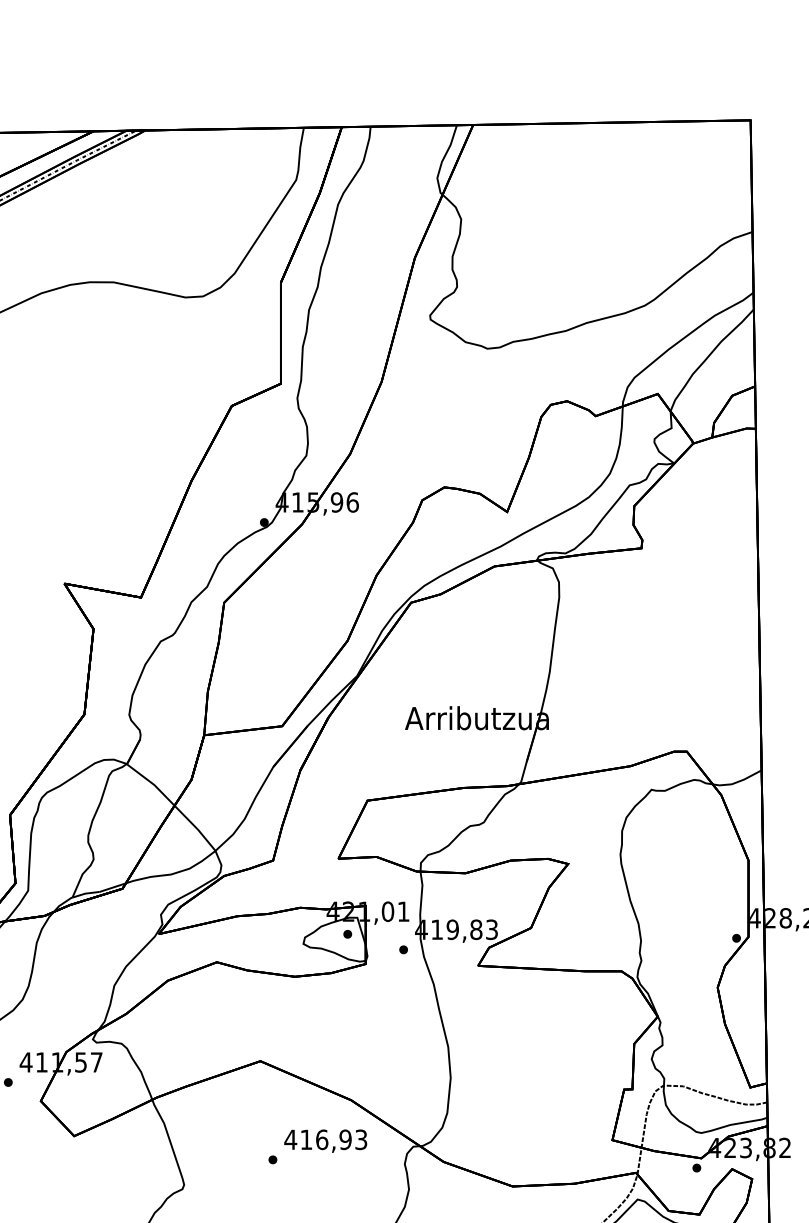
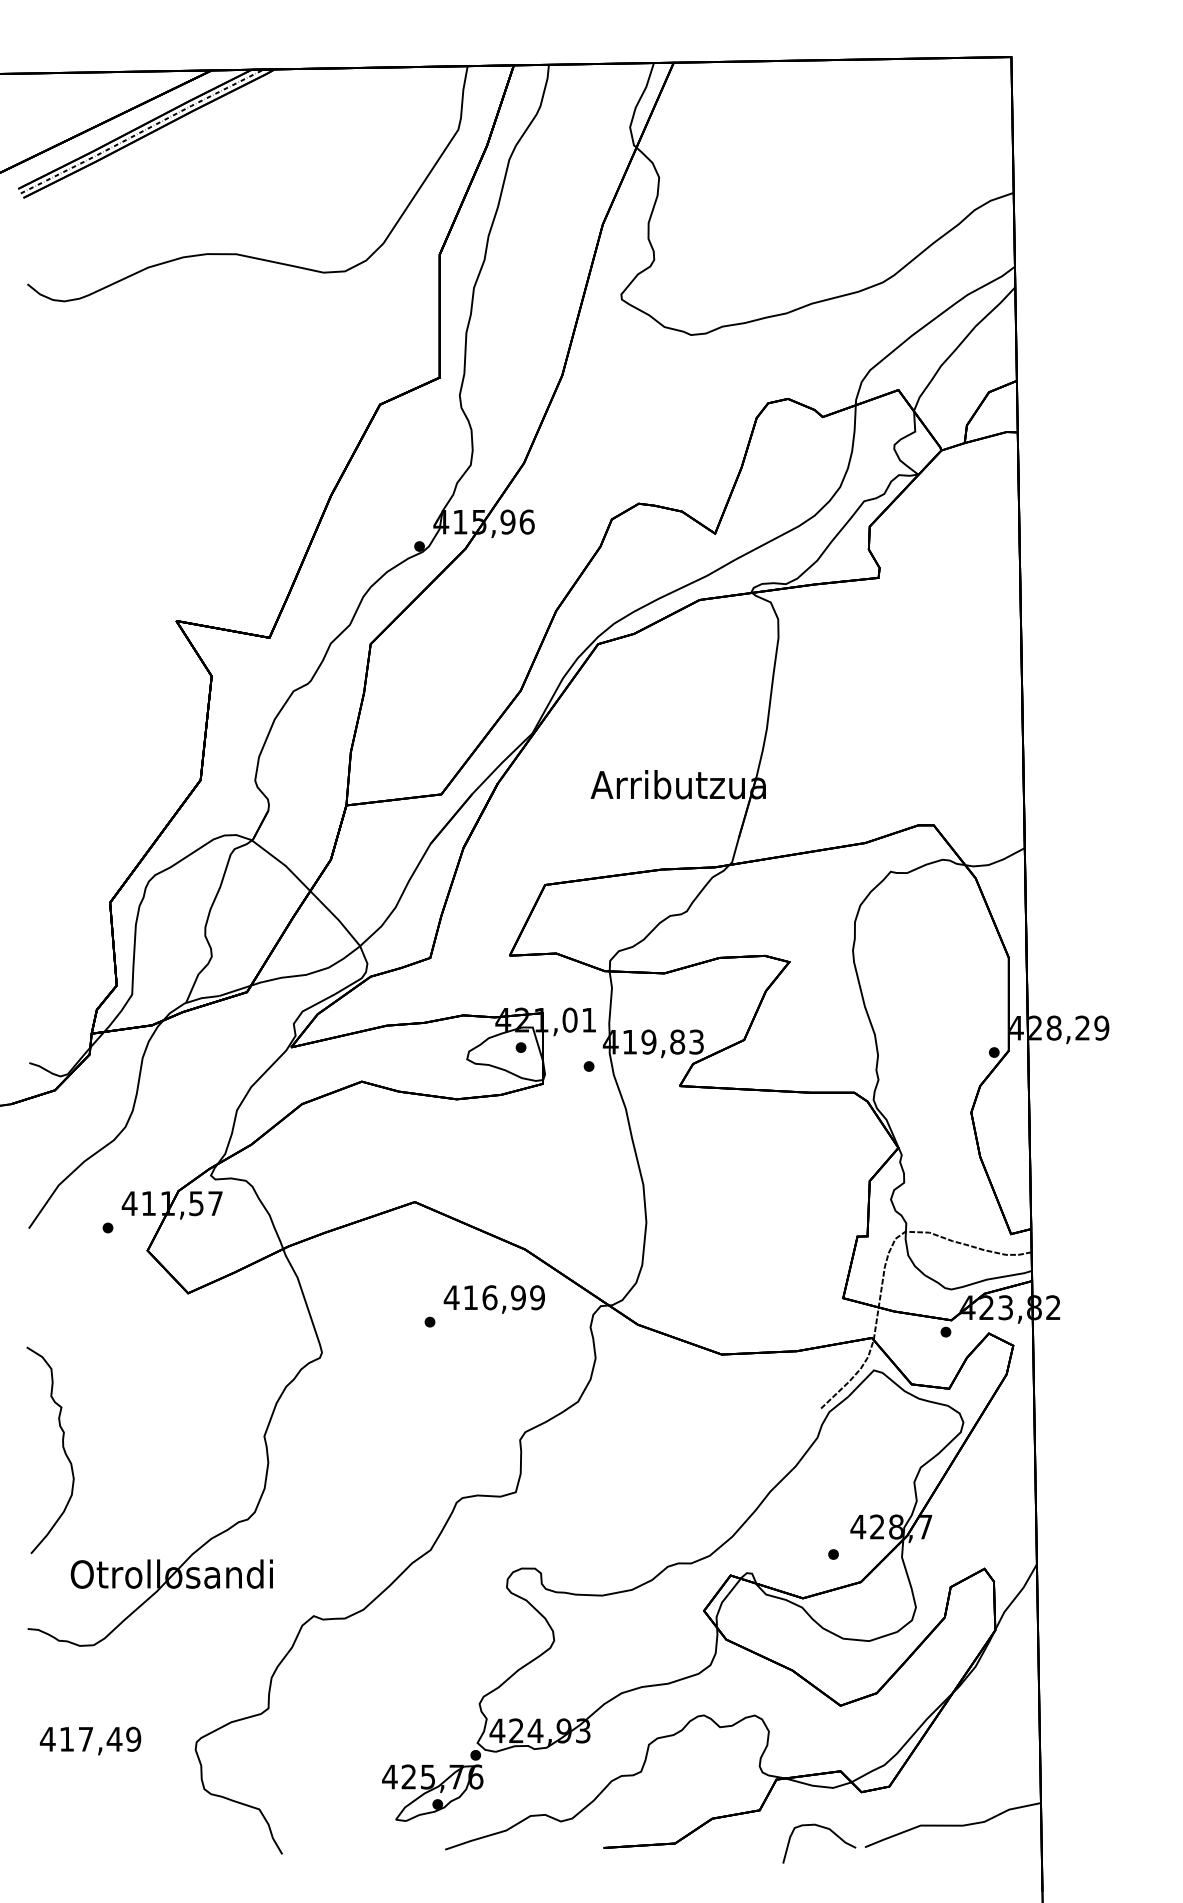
text: (361, 1139) -> (537, 1297), 416,93 -> 416,99

